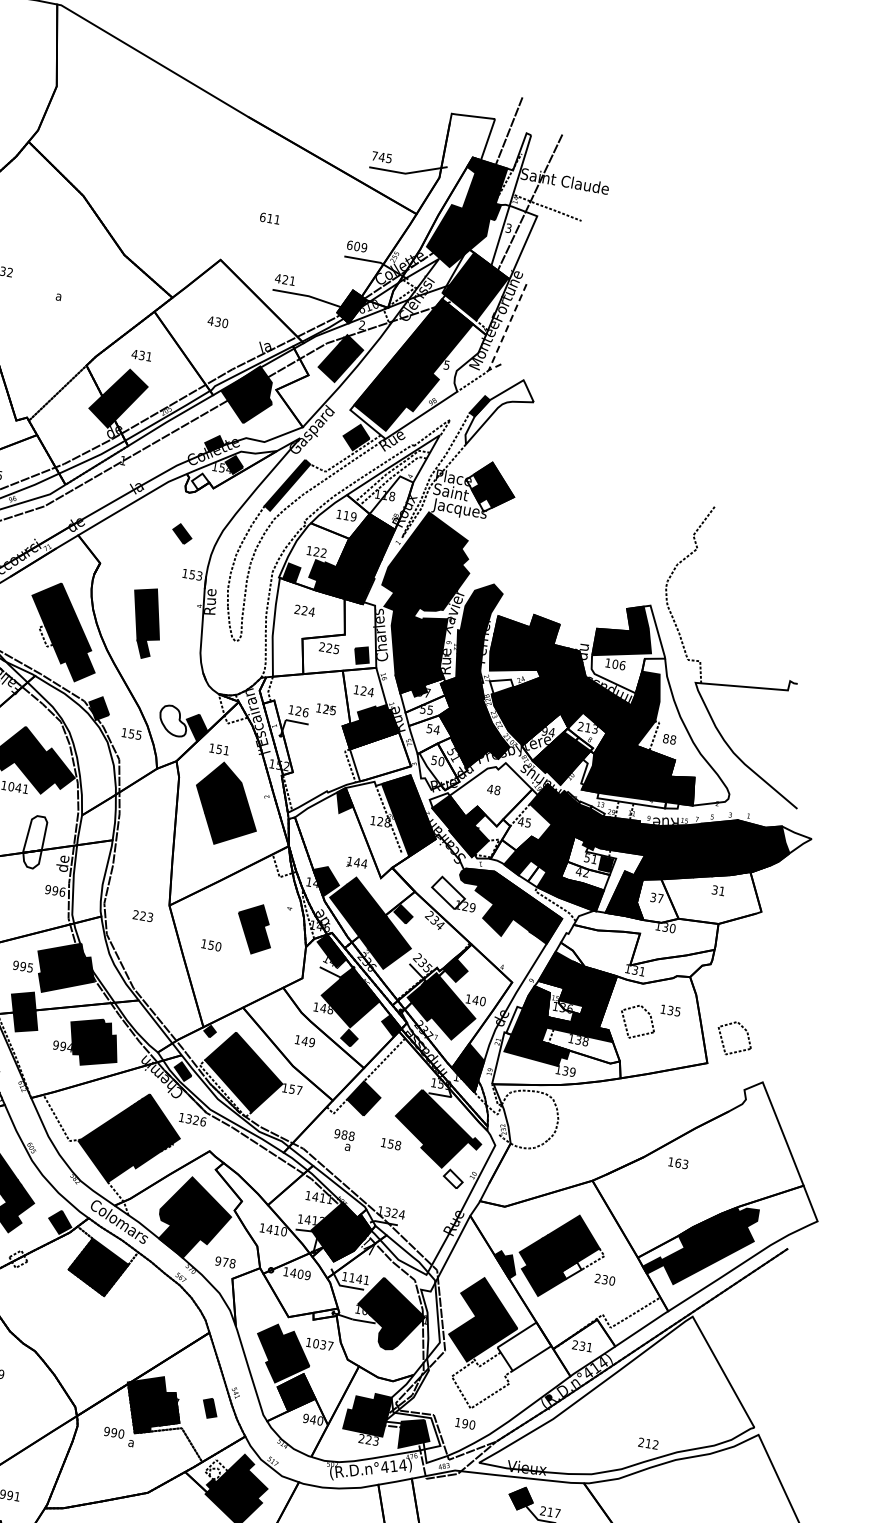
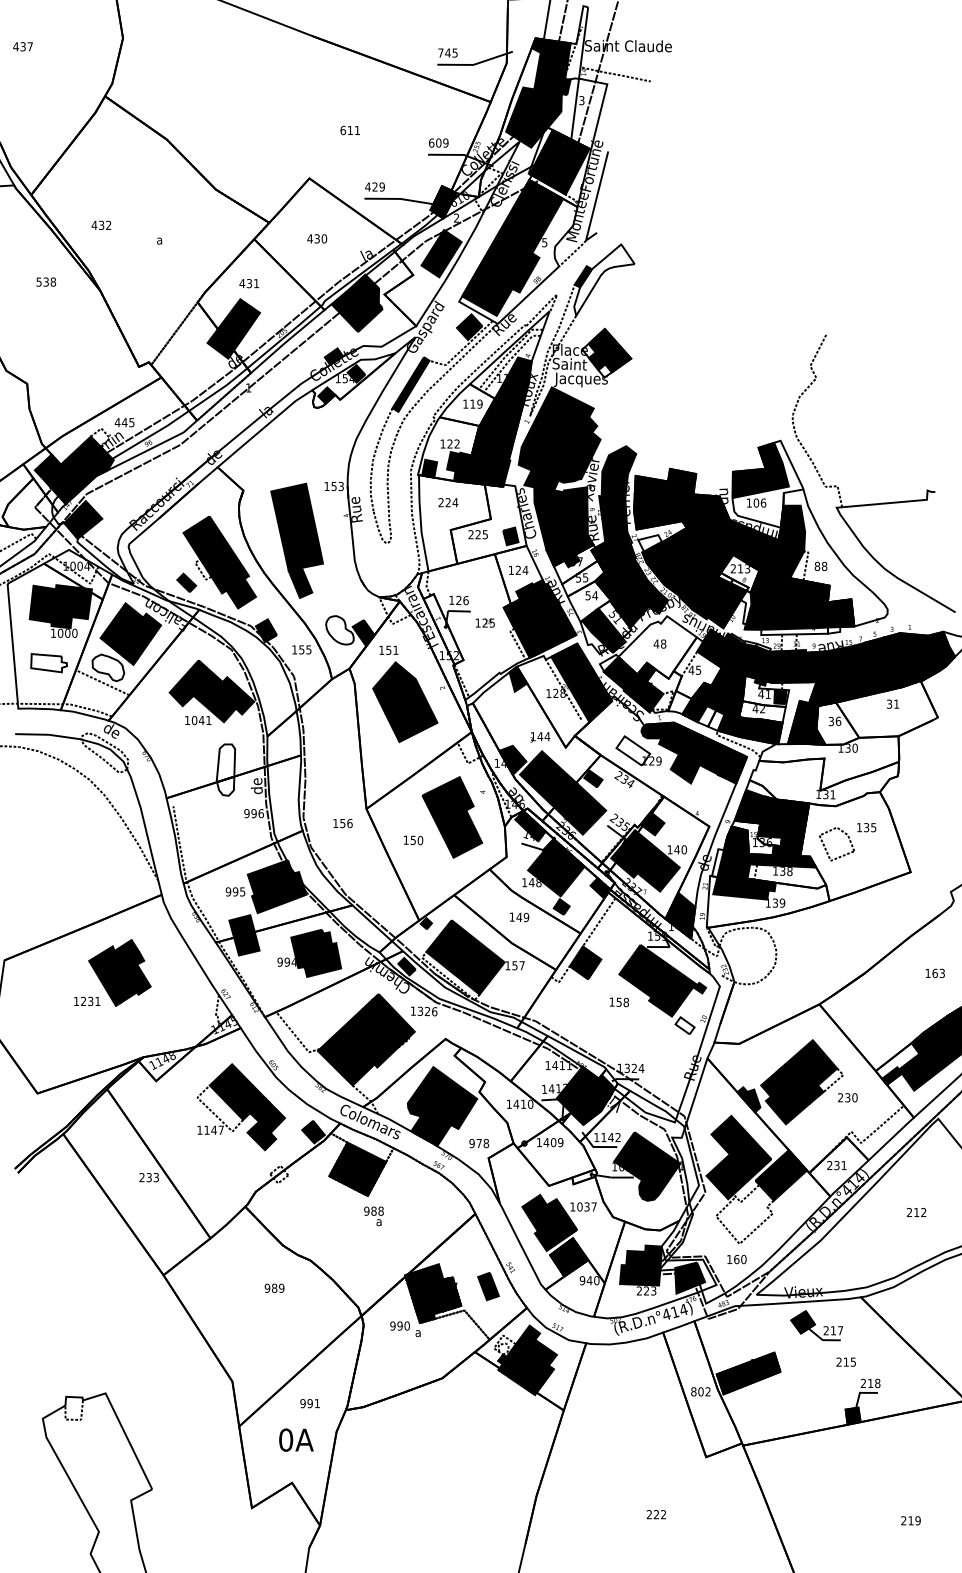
text: (291, 280) -> (381, 186), 421 -> 429
line: (504, 334) -> (595, 203), dashed -> solid
fill: (200, 481) -> (326, 395), added
fill: (390, 501) -> (512, 383), added
part: (182, 533) -> (186, 582), moved
part: (145, 622) -> (296, 540), size x1.67
text: (325, 708) -> (484, 622), moved
fill: (544, 736) -> (700, 584), added
fill: (380, 756) -> (545, 630), added
fill: (439, 766) -> (603, 630), added
text: (586, 857) -> (760, 693), 51 -> 41
text: (660, 897) -> (838, 720), 37 -> 36
text: (142, 916) -> (342, 823), 223 -> 156
part: (254, 929) -> (452, 817), size x1.67
part: (723, 1041) -> (922, 848), removed
text: (343, 1140) -> (373, 1216), moved
text: (677, 1162) -> (934, 972), moved
fill: (571, 1270) -> (813, 1094), added
text: (365, 1280) -> (617, 1137), 1141 -> 1142
fill: (524, 1346) -> (781, 1175), added
part: (210, 1408) -> (488, 1286), size x1.43
text: (464, 1423) -> (736, 1259), 190 -> 160
text: (648, 1443) -> (916, 1212), moved

